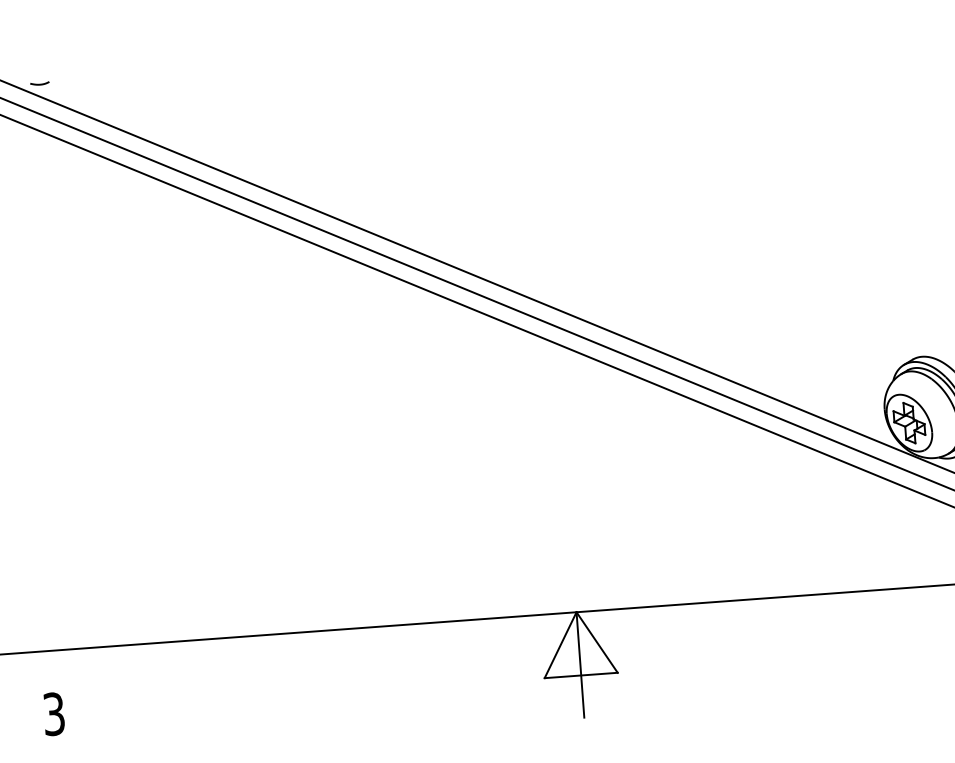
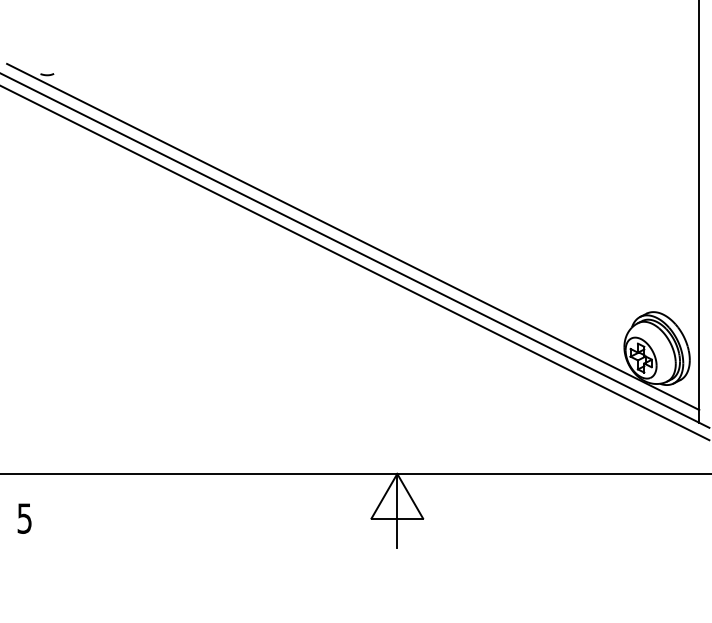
text: (53, 714) -> (24, 518), 3 -> 5

